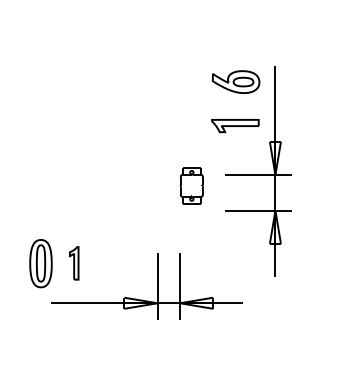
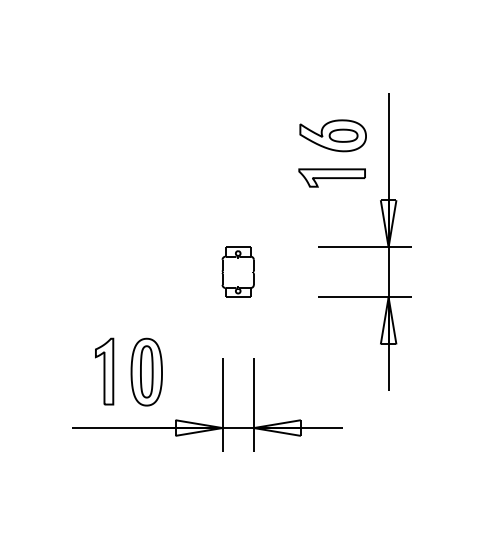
part: (236, 81) -> (333, 134), moved
part: (191, 185) -> (237, 271), moved
part: (40, 263) -> (146, 371), moved
part: (74, 263) -> (105, 371), size x1.43

